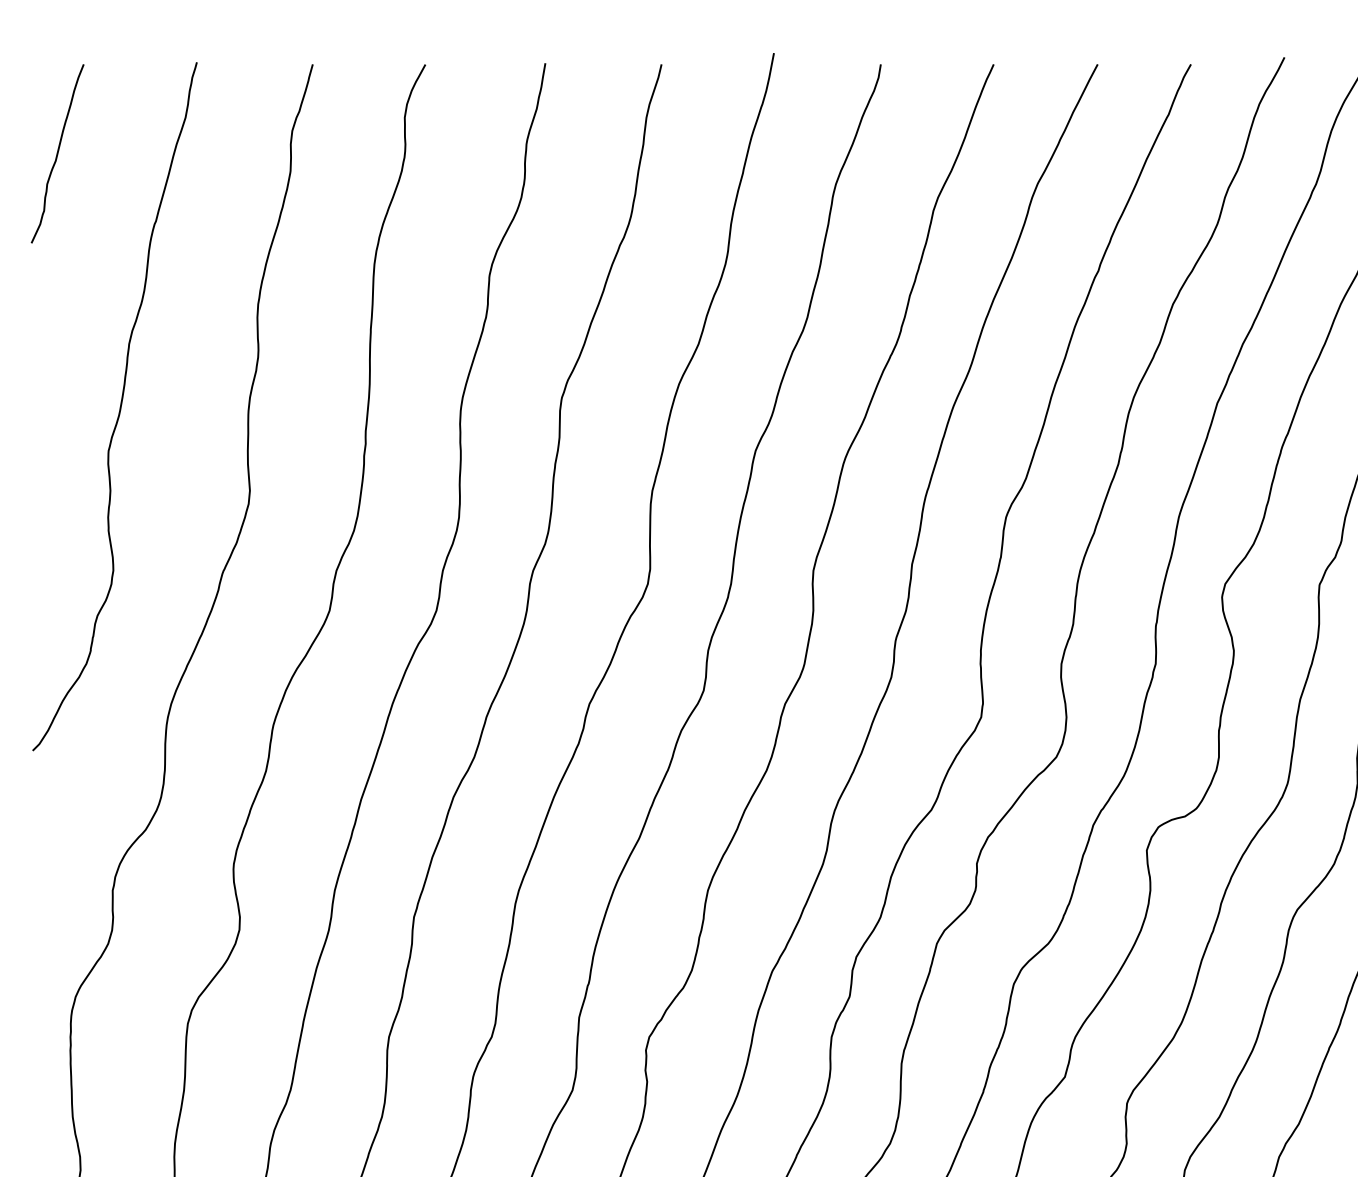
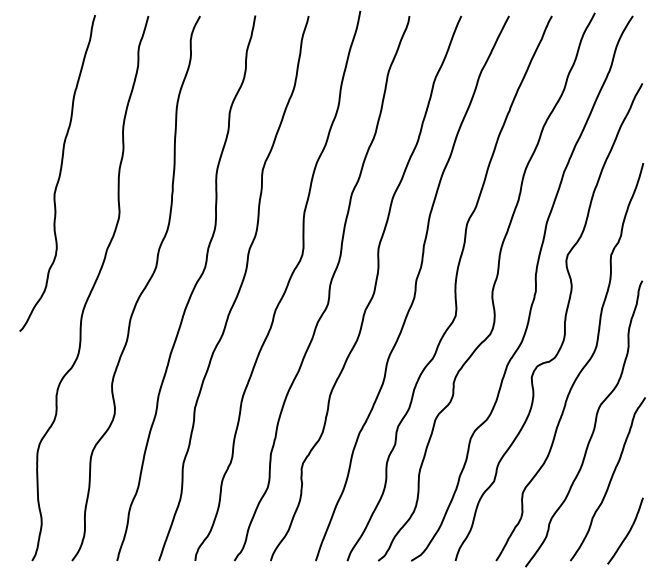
curve: (56, 152) -> (30, 56), removed

